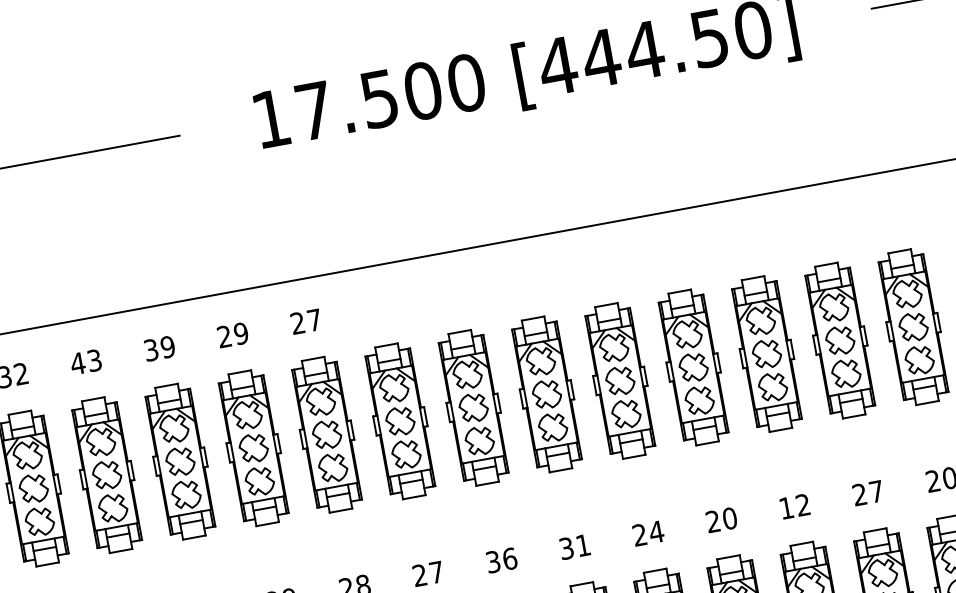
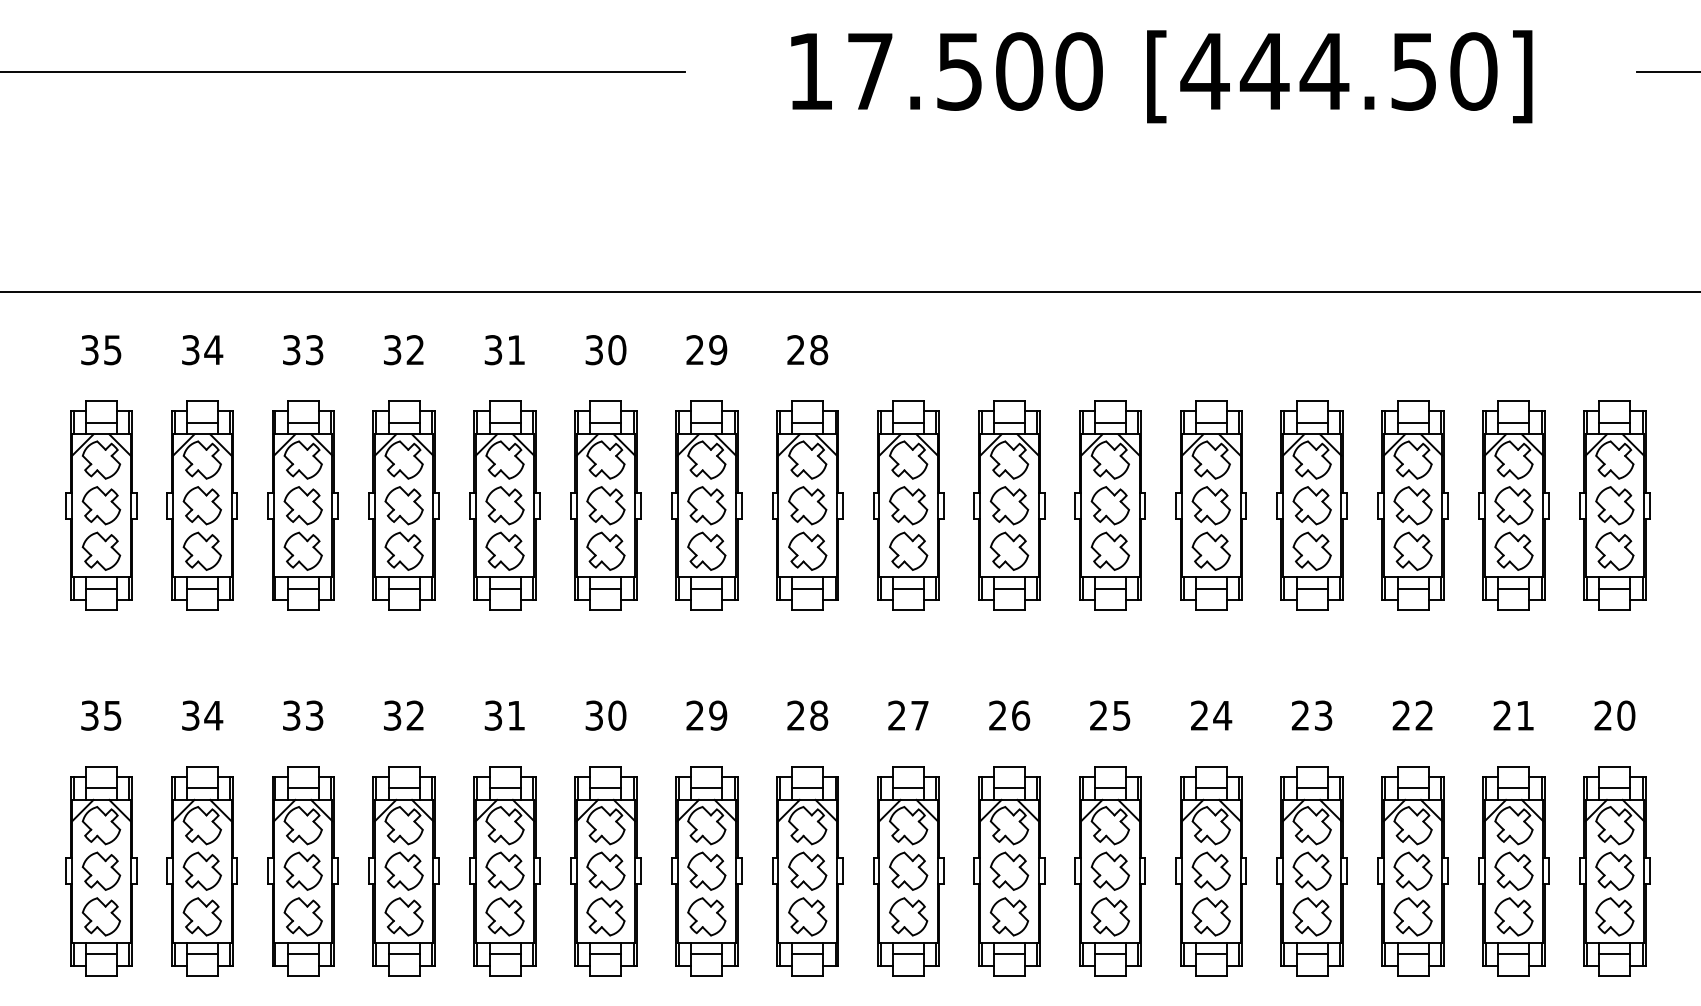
text: (314, 320) -> (819, 350), 27 -> 28
text: (168, 347) -> (617, 350), 39 -> 30
text: (85, 362) -> (503, 350), 43 -> 31
text: (876, 491) -> (1525, 715), 27 -> 21
text: (785, 508) -> (1400, 715), 12 -> 22
text: (729, 518) -> (1323, 715), 20 -> 23
text: (575, 546) -> (1110, 715), 31 -> 25
text: (492, 561) -> (997, 715), 36 -> 26

